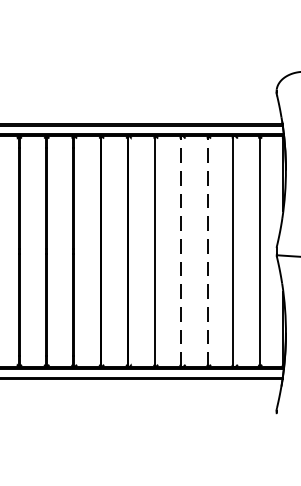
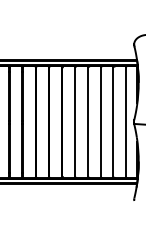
line: (180, 252) -> (87, 122), dashed -> solid
line: (209, 252) -> (101, 122), dashed -> solid

